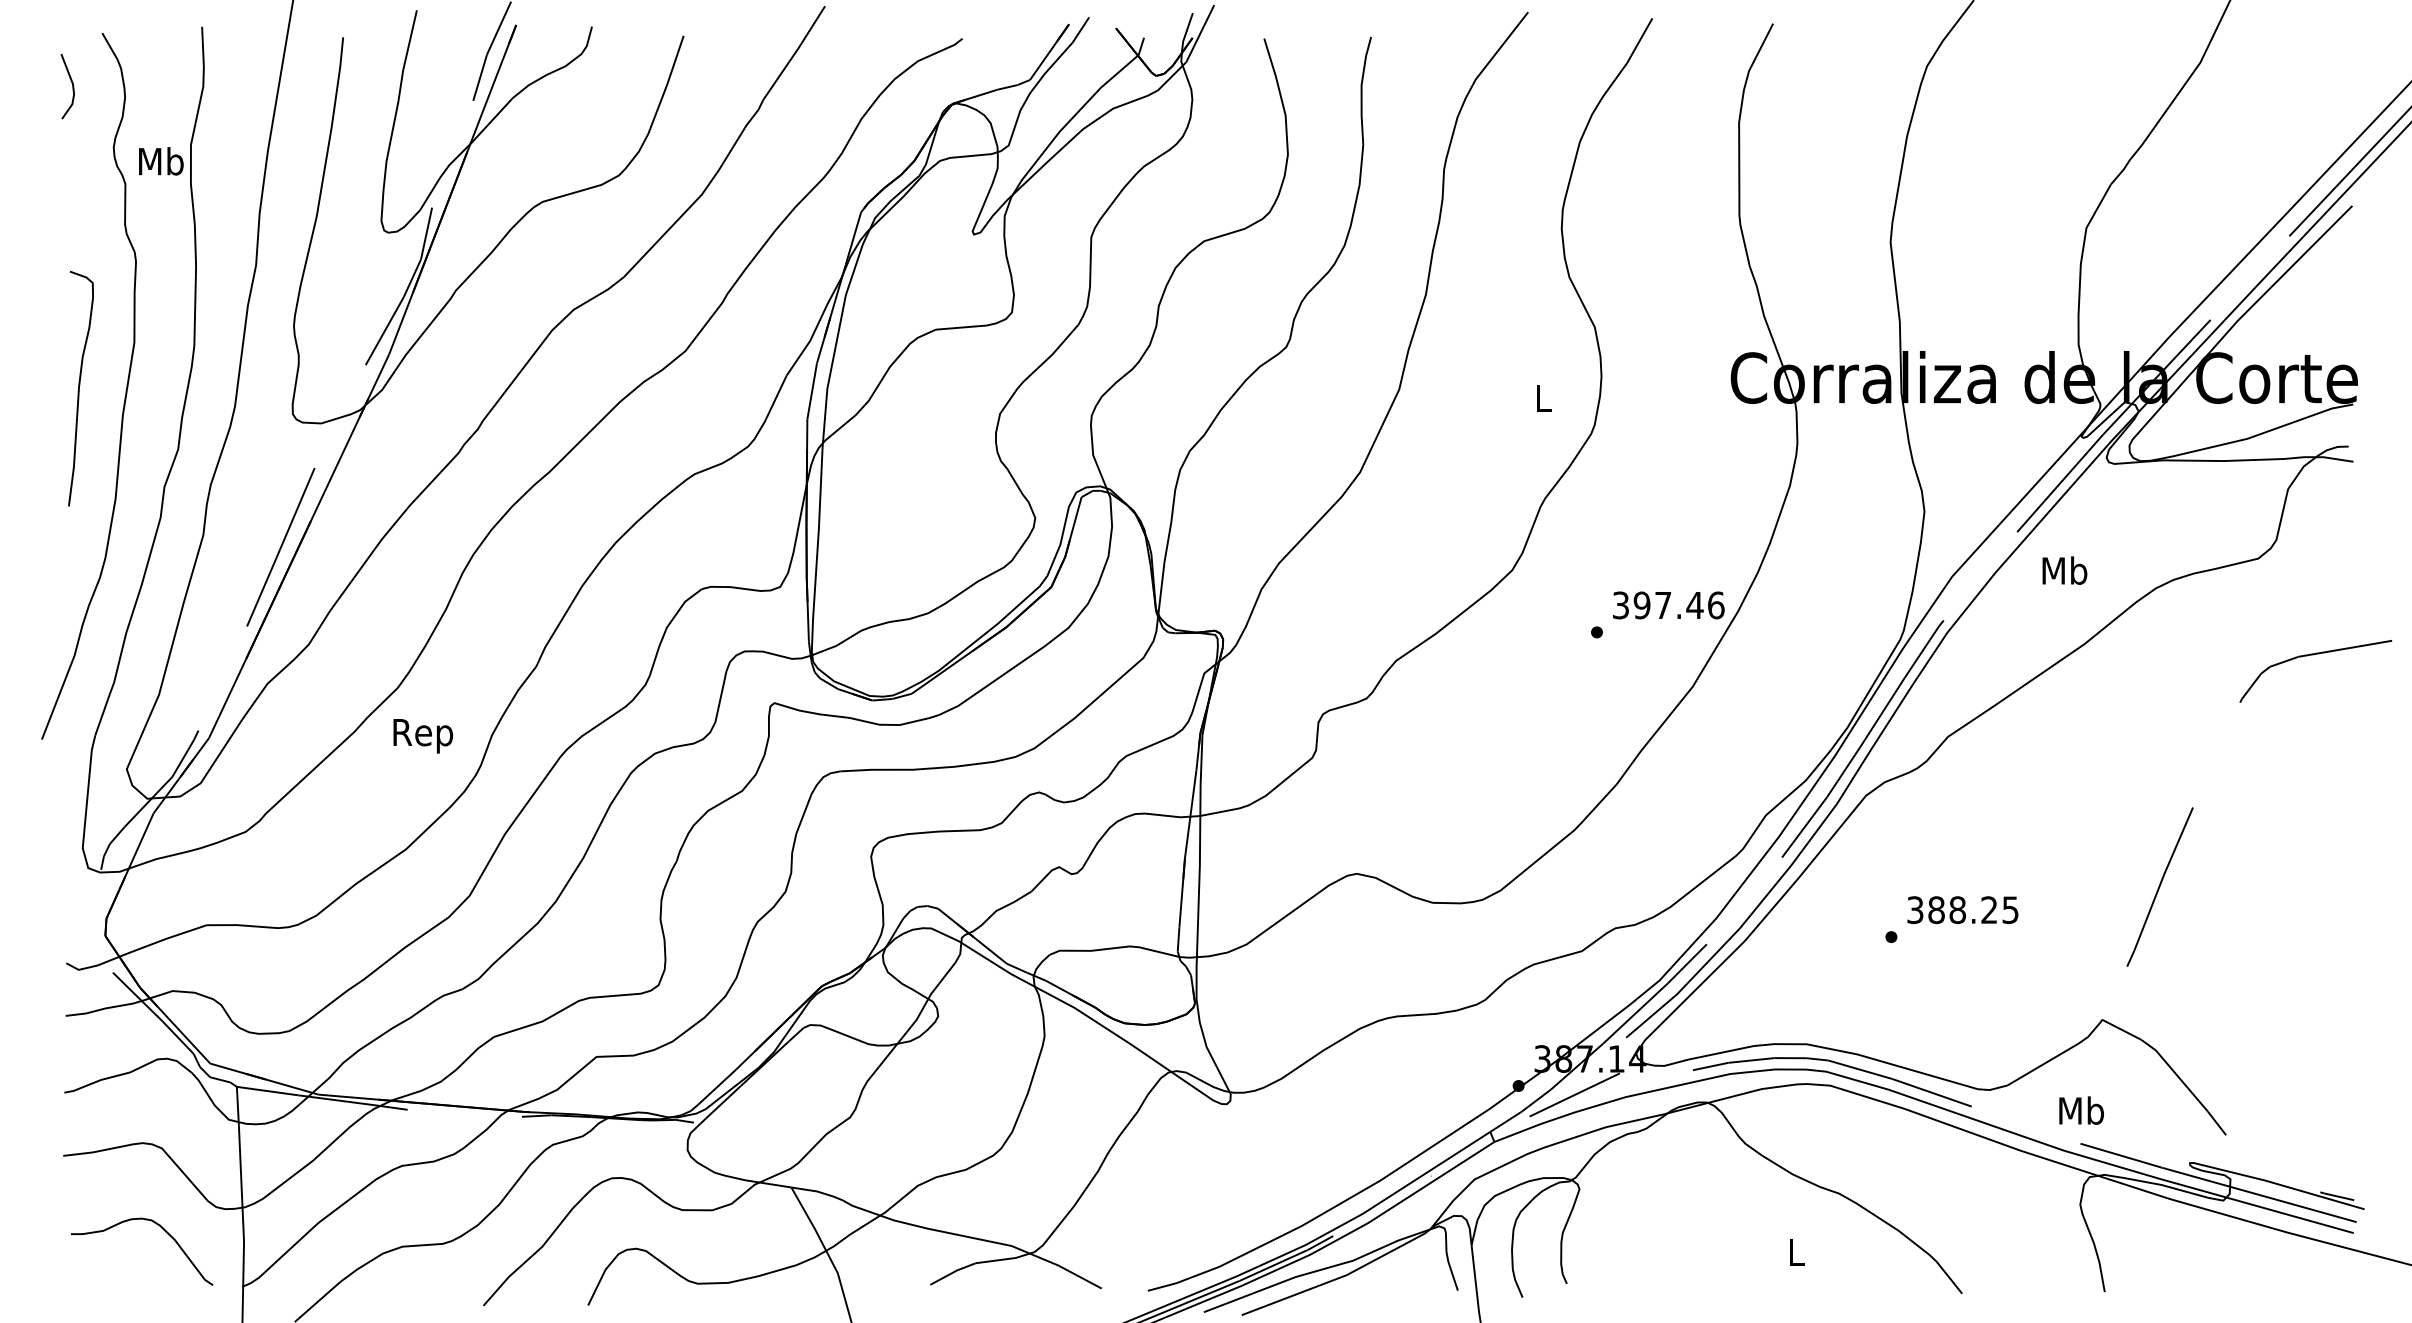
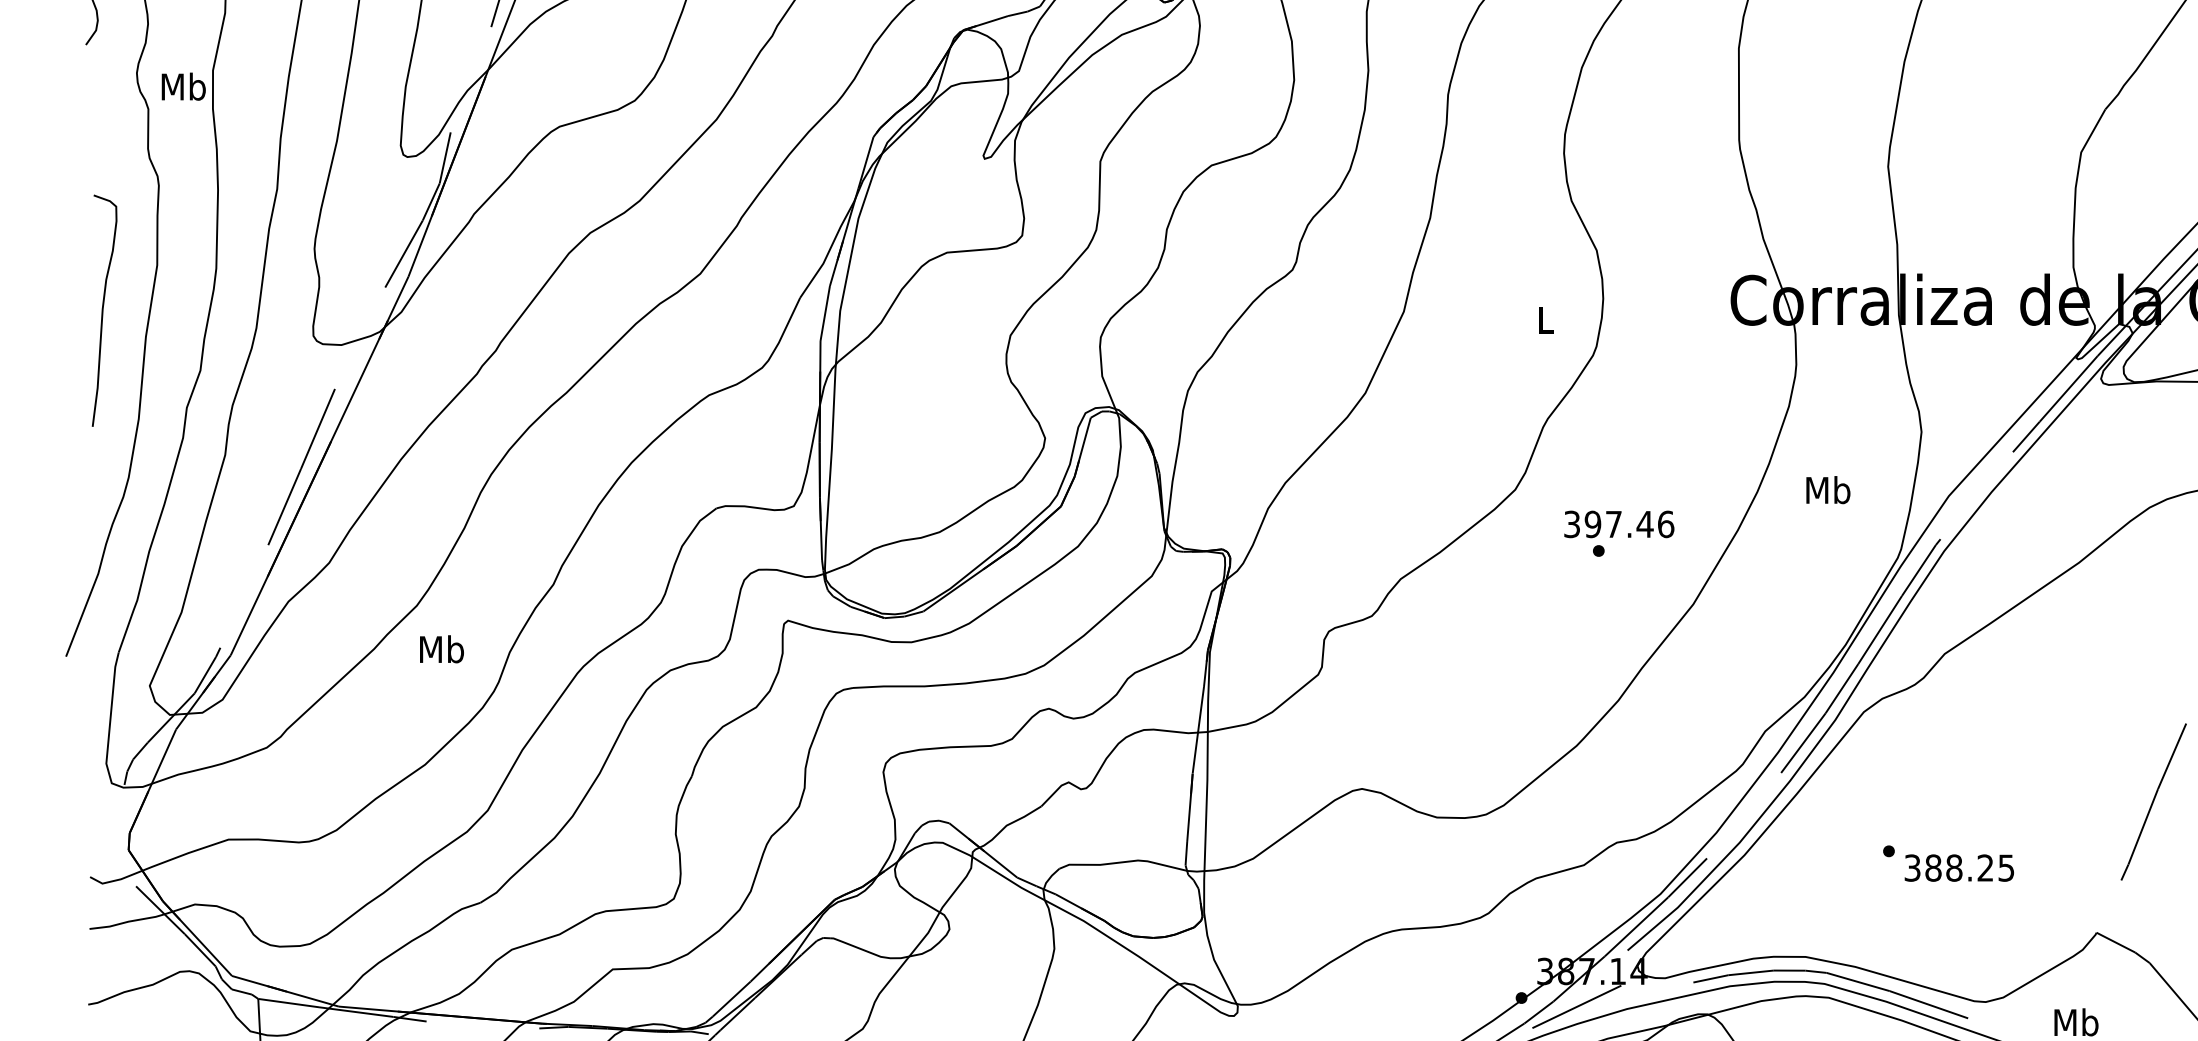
text: (2064, 570) -> (1827, 489), moved
text: (1668, 605) -> (1619, 524), moved
text: (423, 735) -> (442, 652), Rep -> Mb
text: (1962, 910) -> (1959, 868), moved

